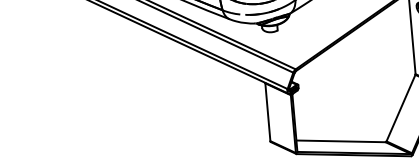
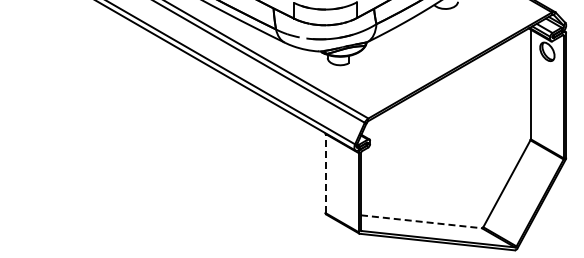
line: (267, 112) -> (325, 173), solid -> dashed
line: (341, 141) -> (421, 221), solid -> dashed

